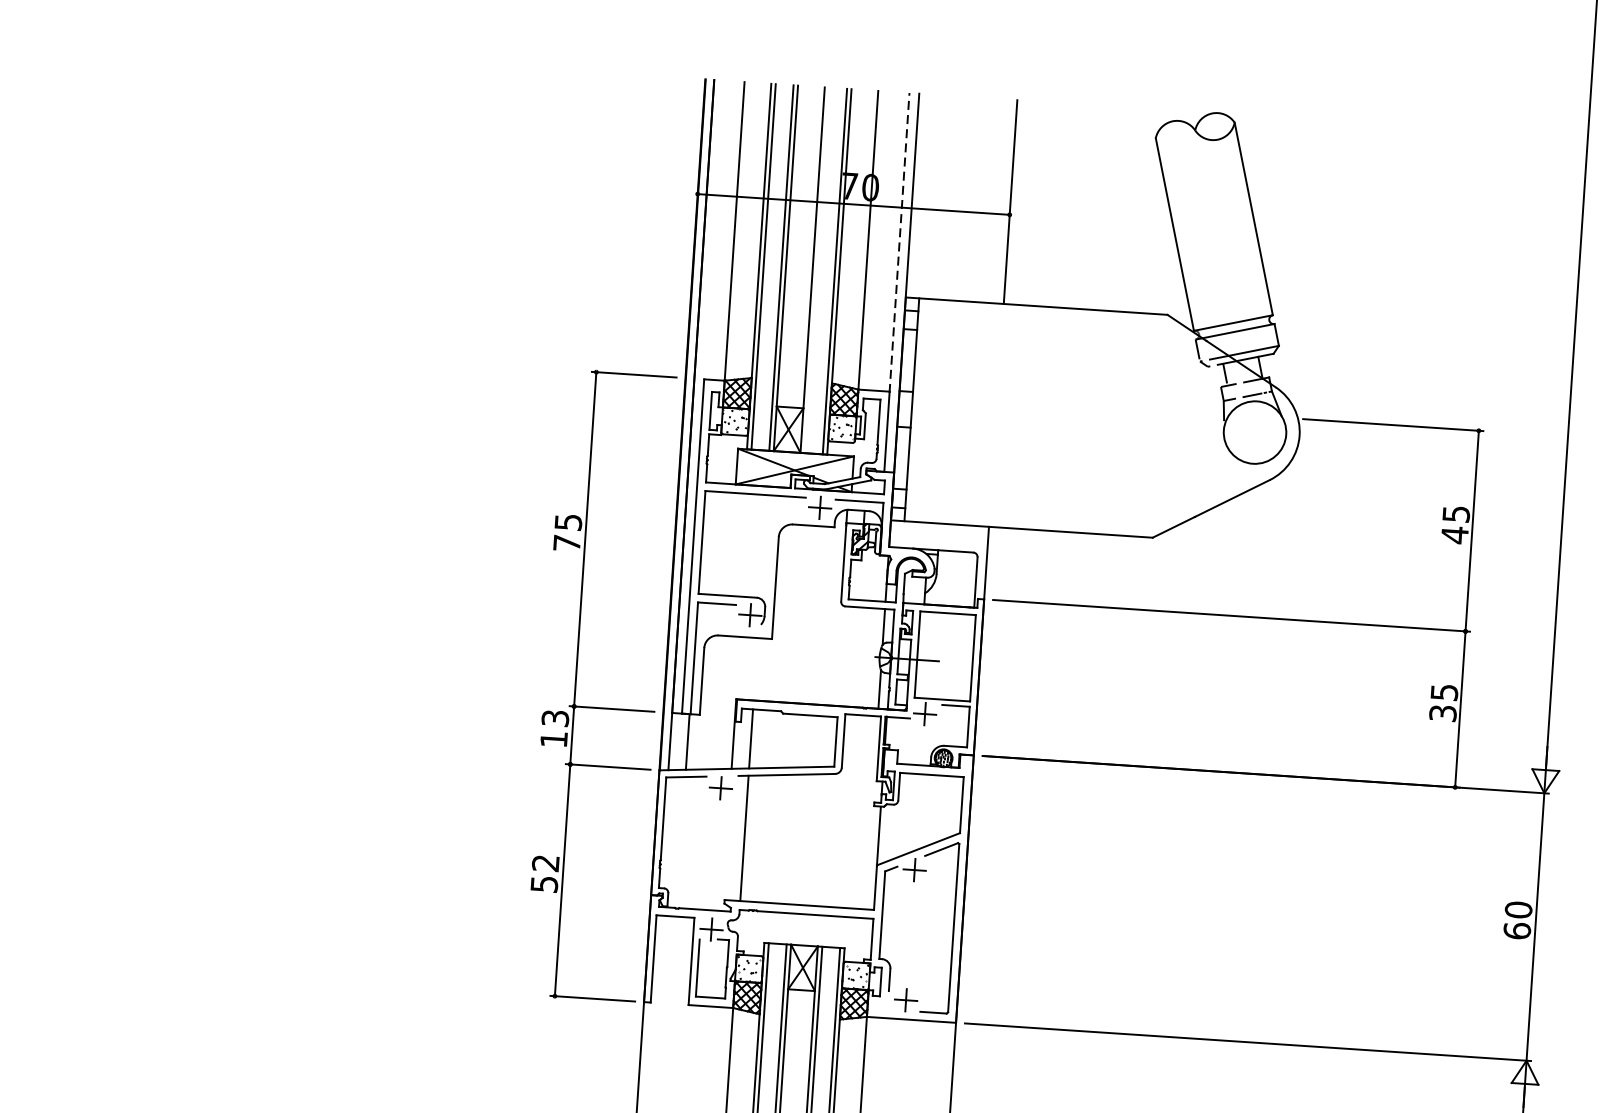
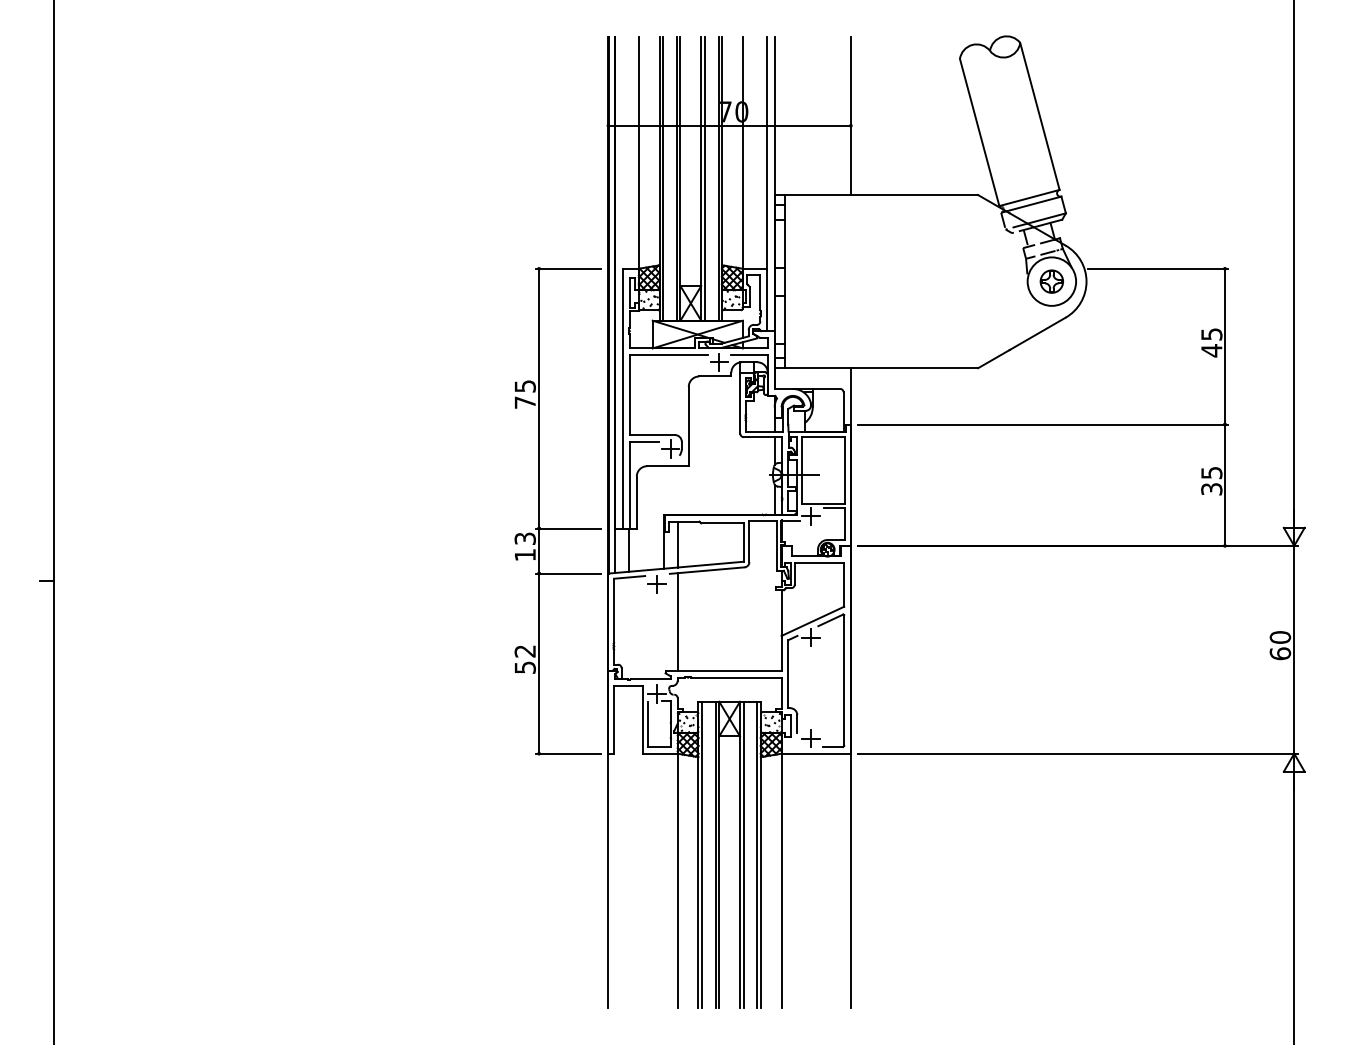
line: (900, 243) -> (767, 153), dashed -> solid
line: (816, 270) -> (704, 178), added
part: (1254, 432) -> (1051, 281), added

